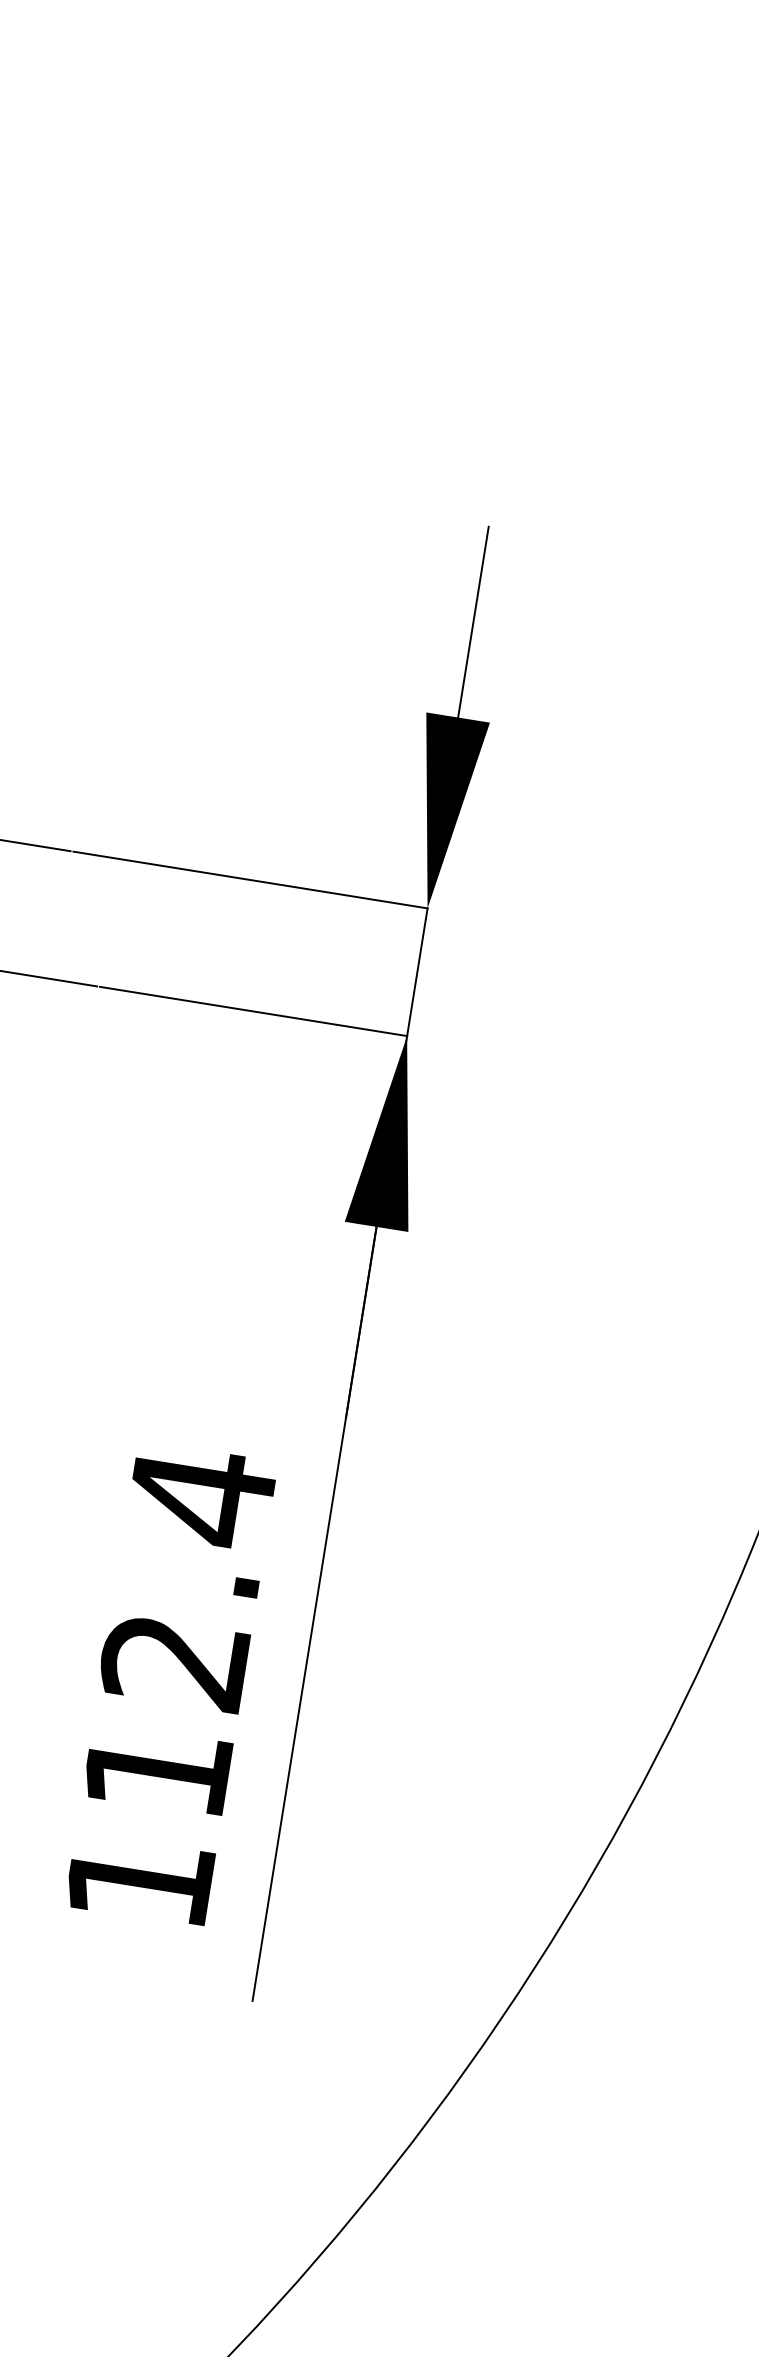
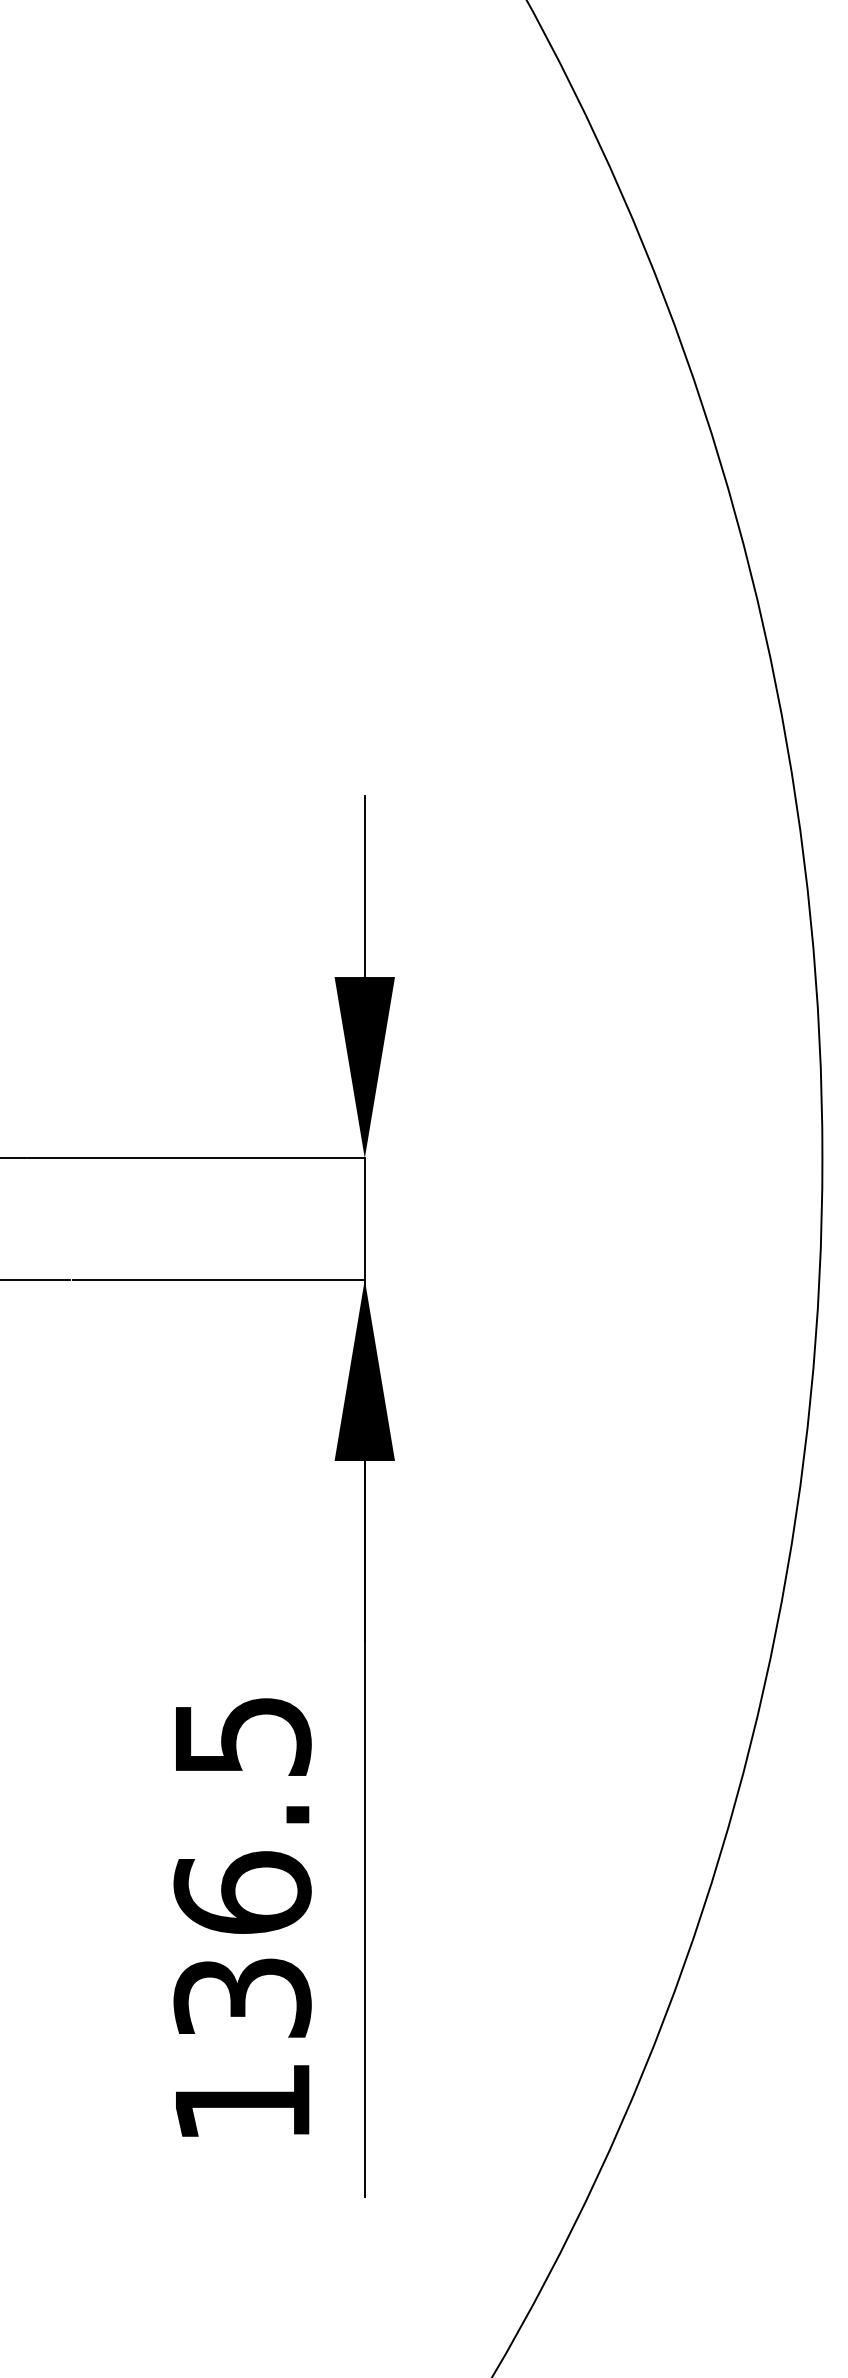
text: (179, 1632) -> (242, 1865), 112.4 -> 136.5

